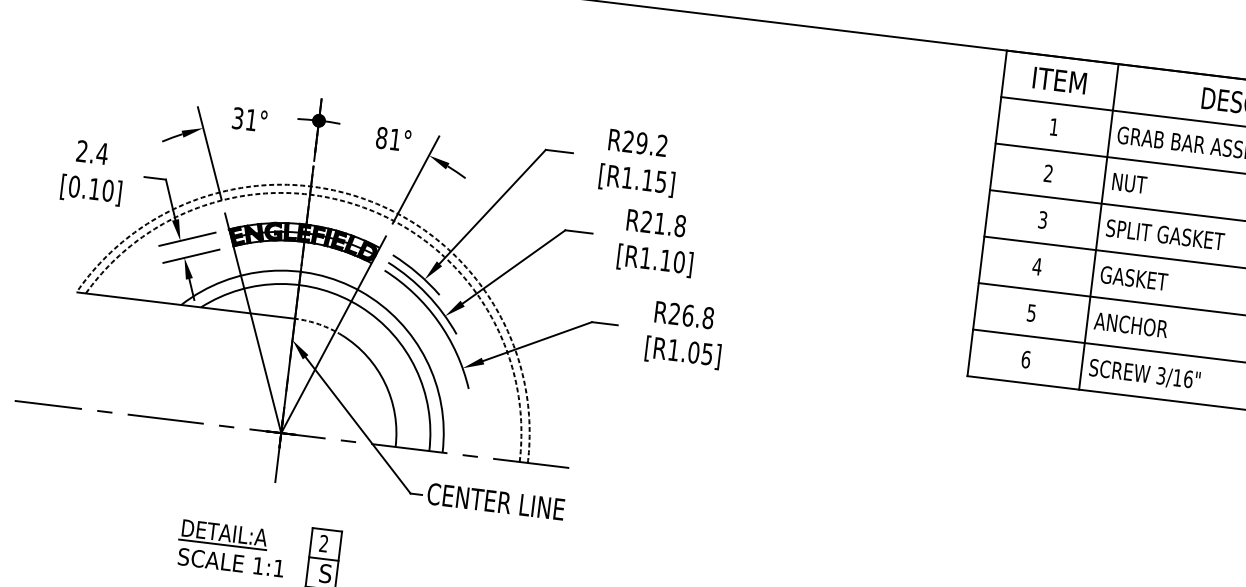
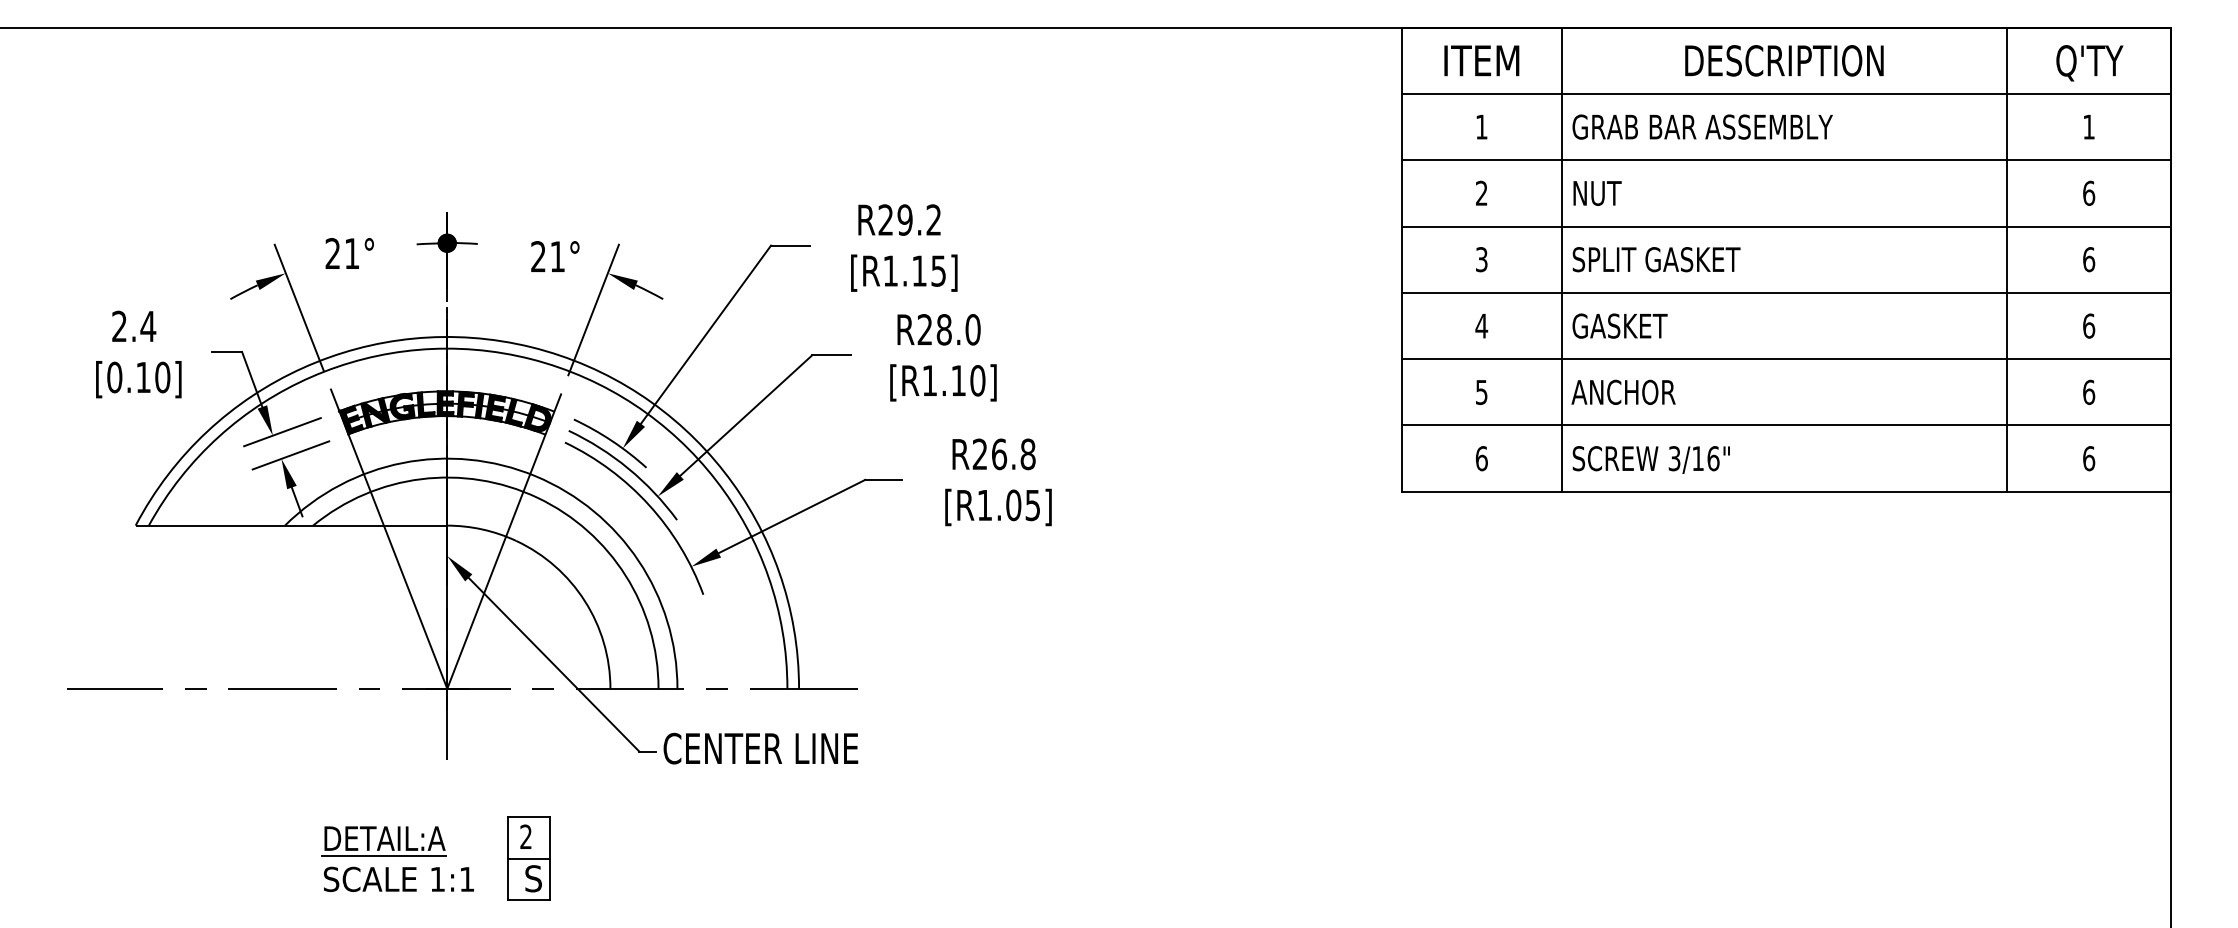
text: (237, 118) -> (332, 253), 31° -> 21°
text: (381, 137) -> (538, 256), 81° -> 21°
arc: (369, 201) -> (531, 347), dashed -> solid
arc: (368, 209) -> (531, 359), dashed -> solid
text: (670, 224) -> (958, 329), R21.8 -> R28.0
arc: (319, 324) -> (482, 529), dashed -> solid

